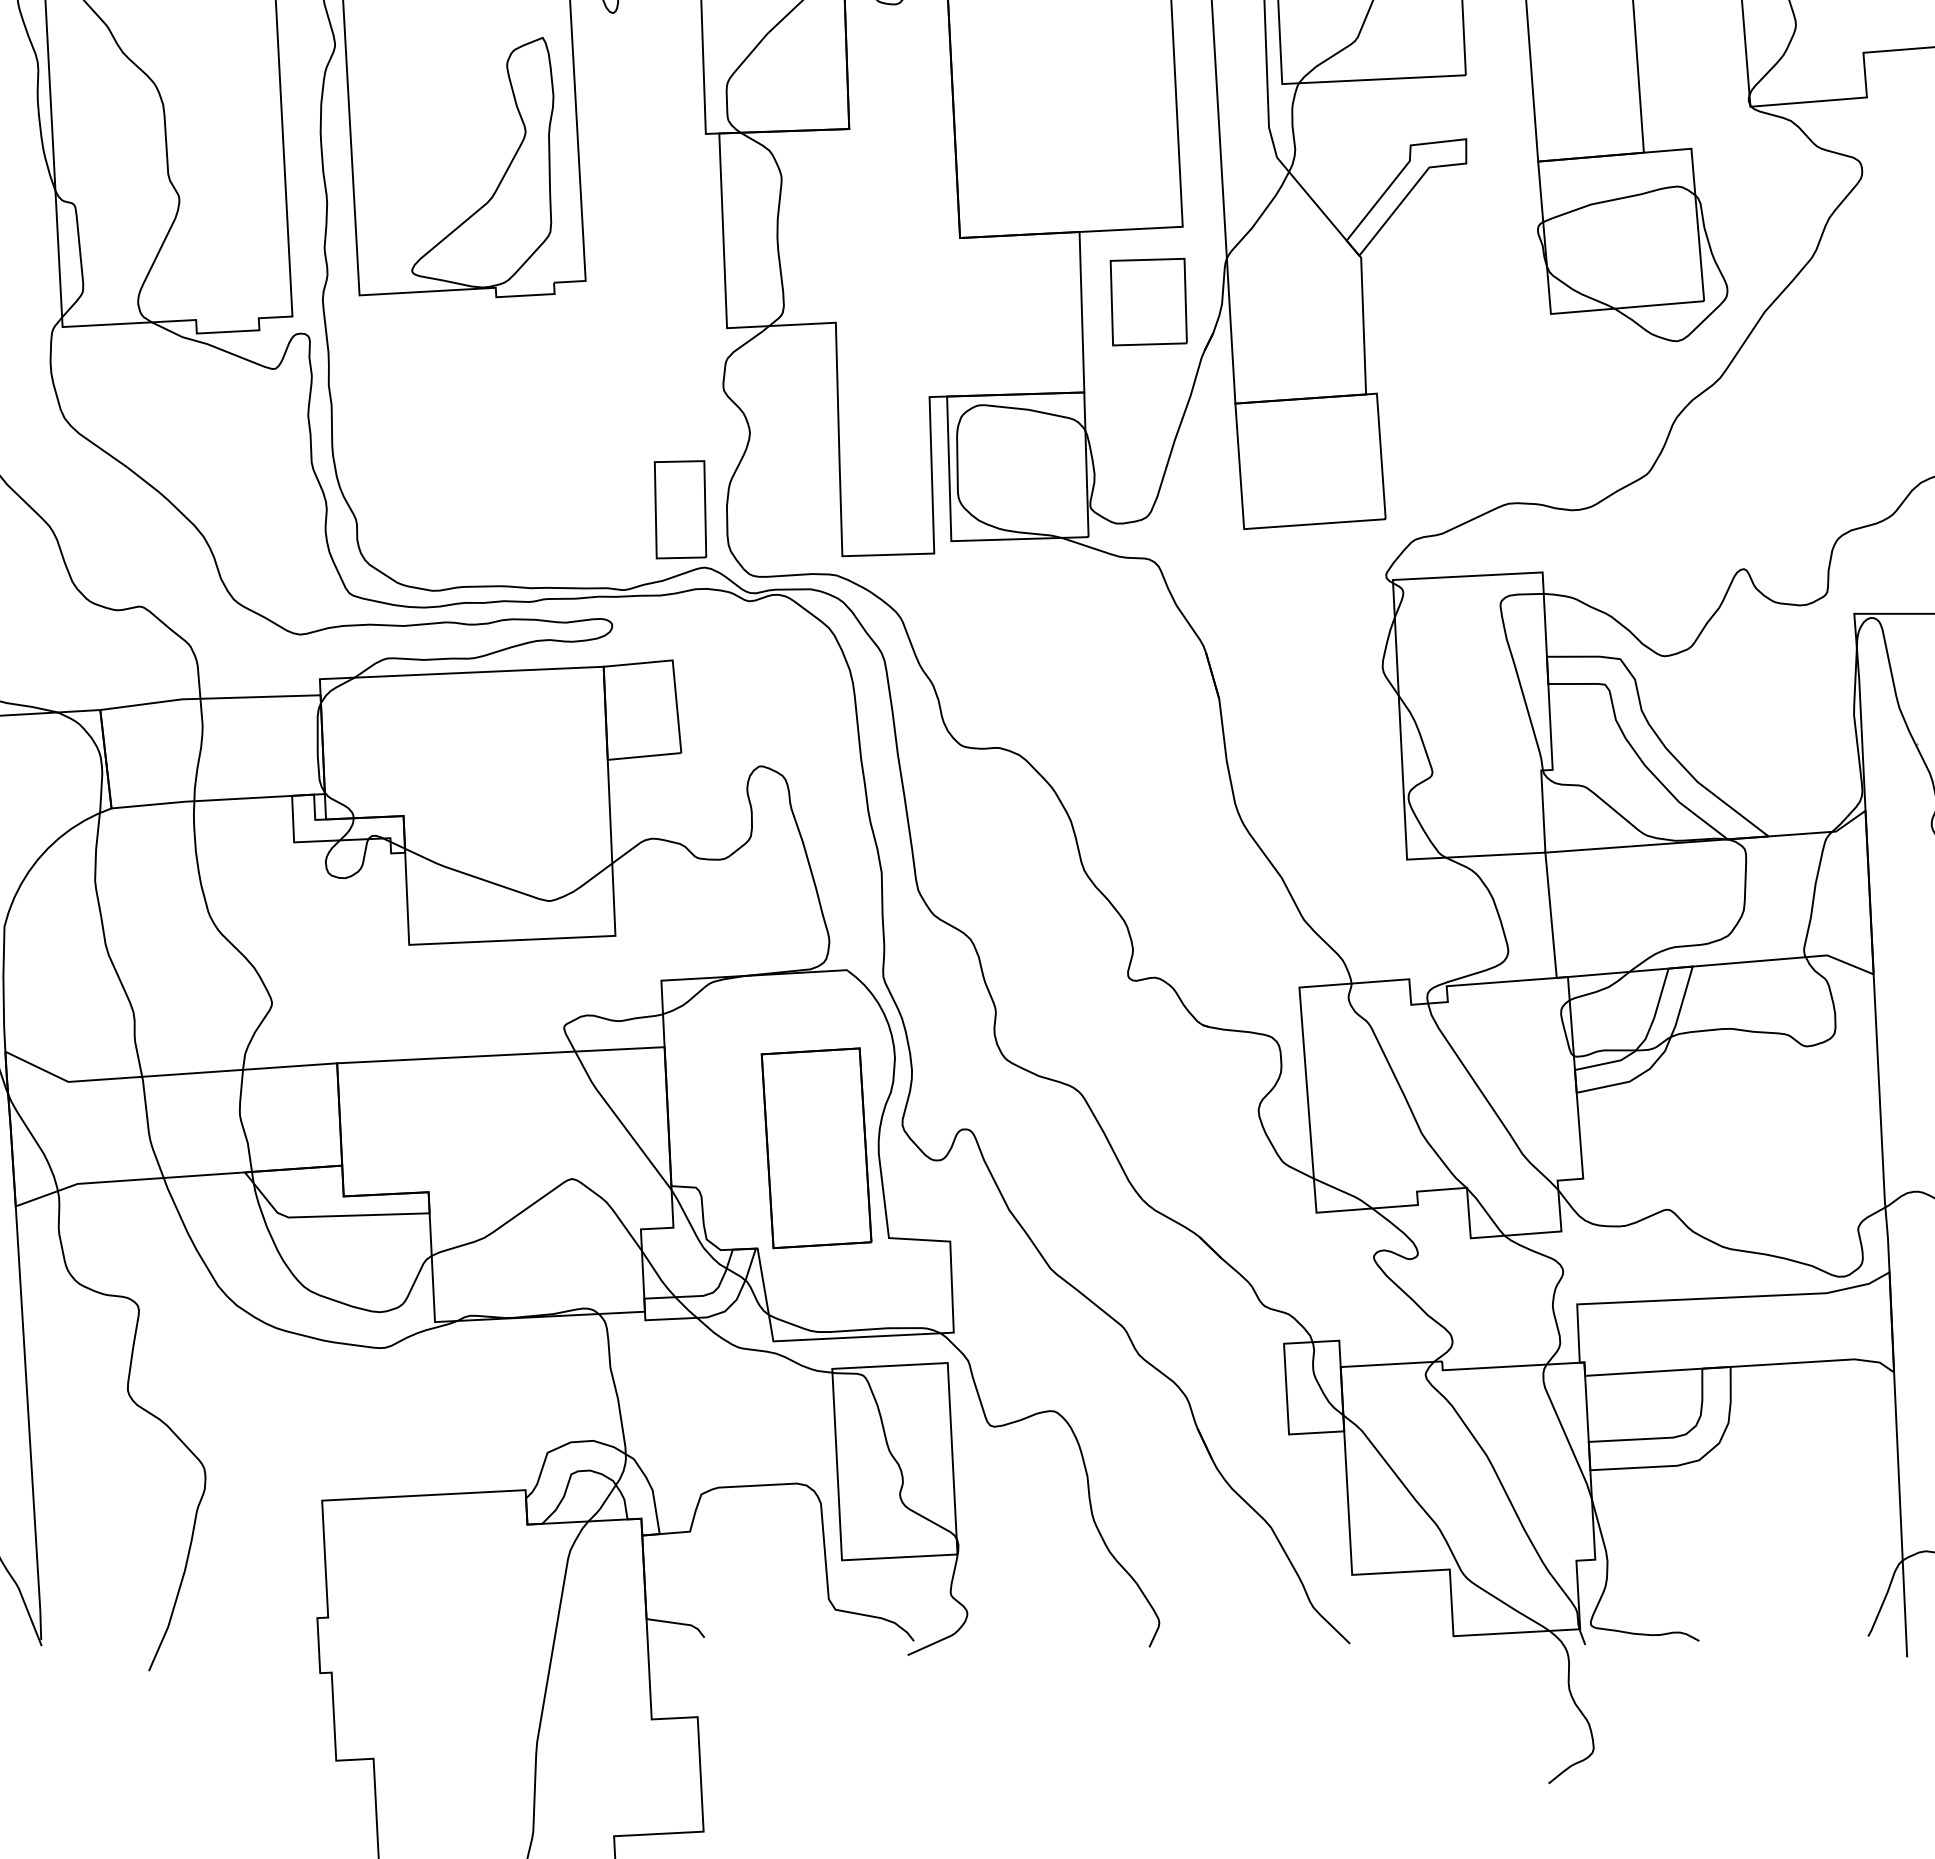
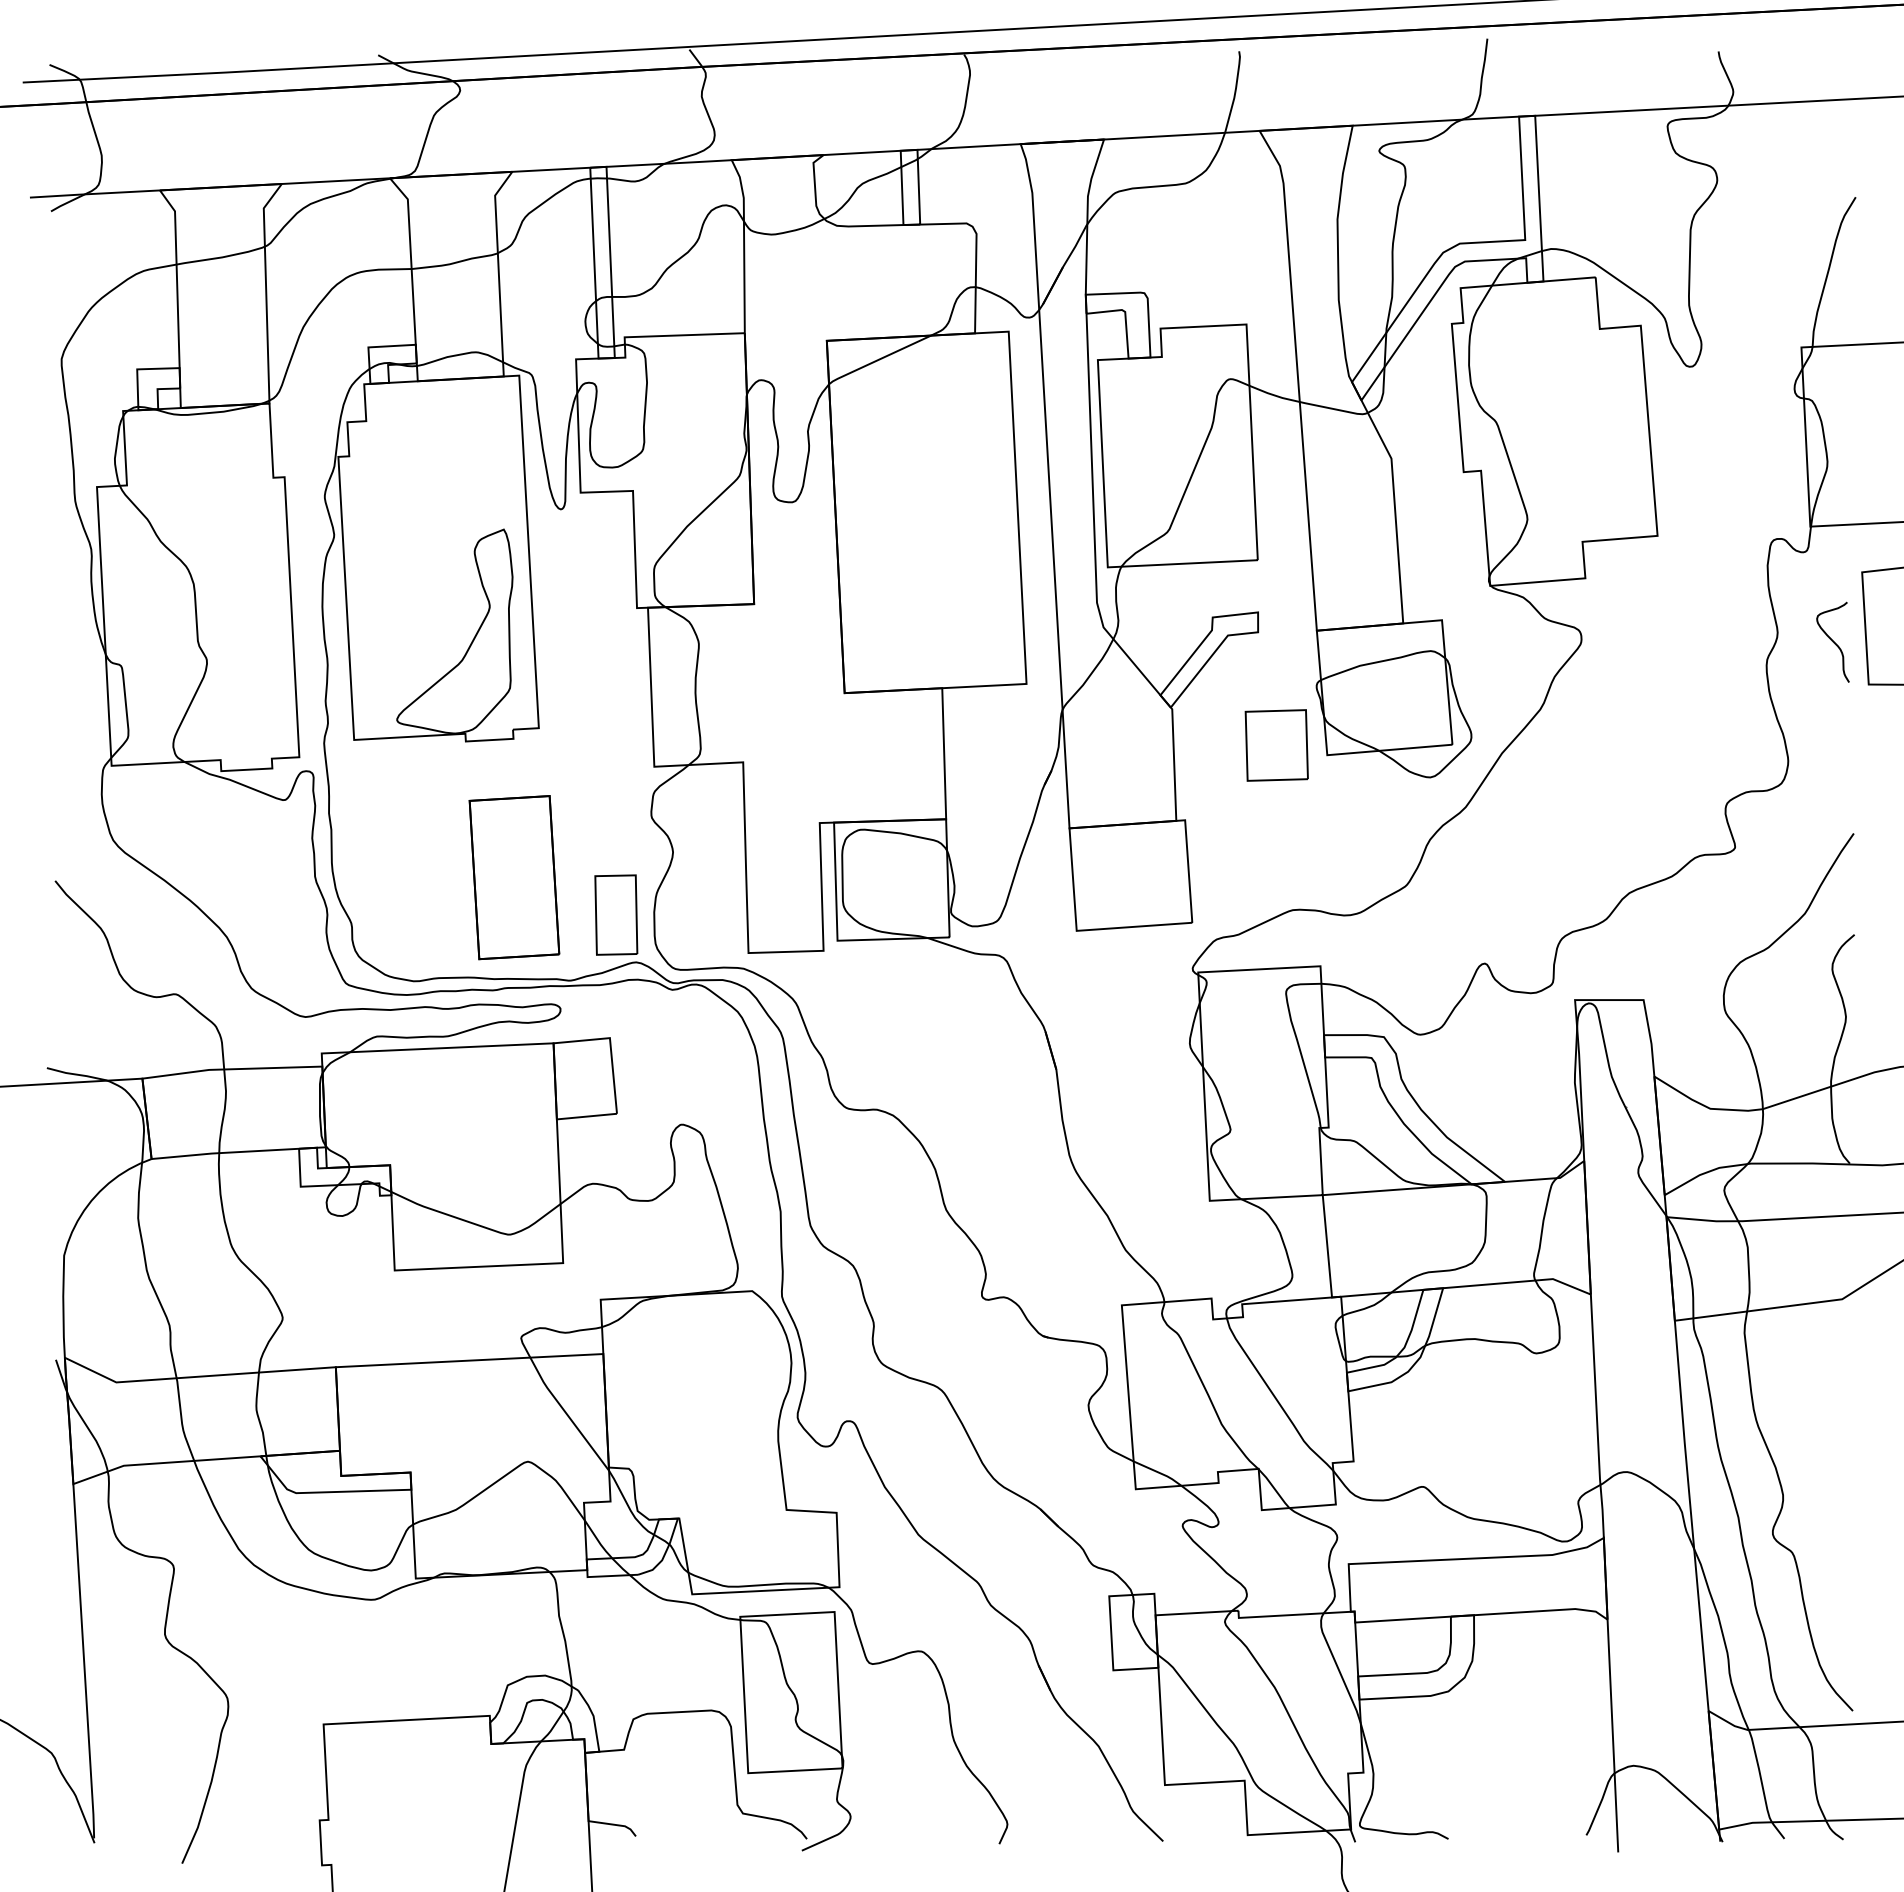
part: (1148, 302) -> (1276, 745), moved
part: (816, 1148) -> (514, 877), moved

